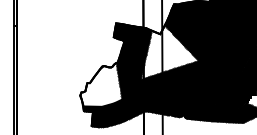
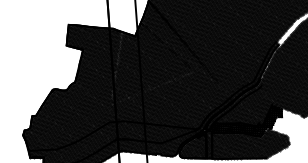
hatch: (169, 52) -> (150, 62), added
hatch: (100, 84) -> (51, 116), added

